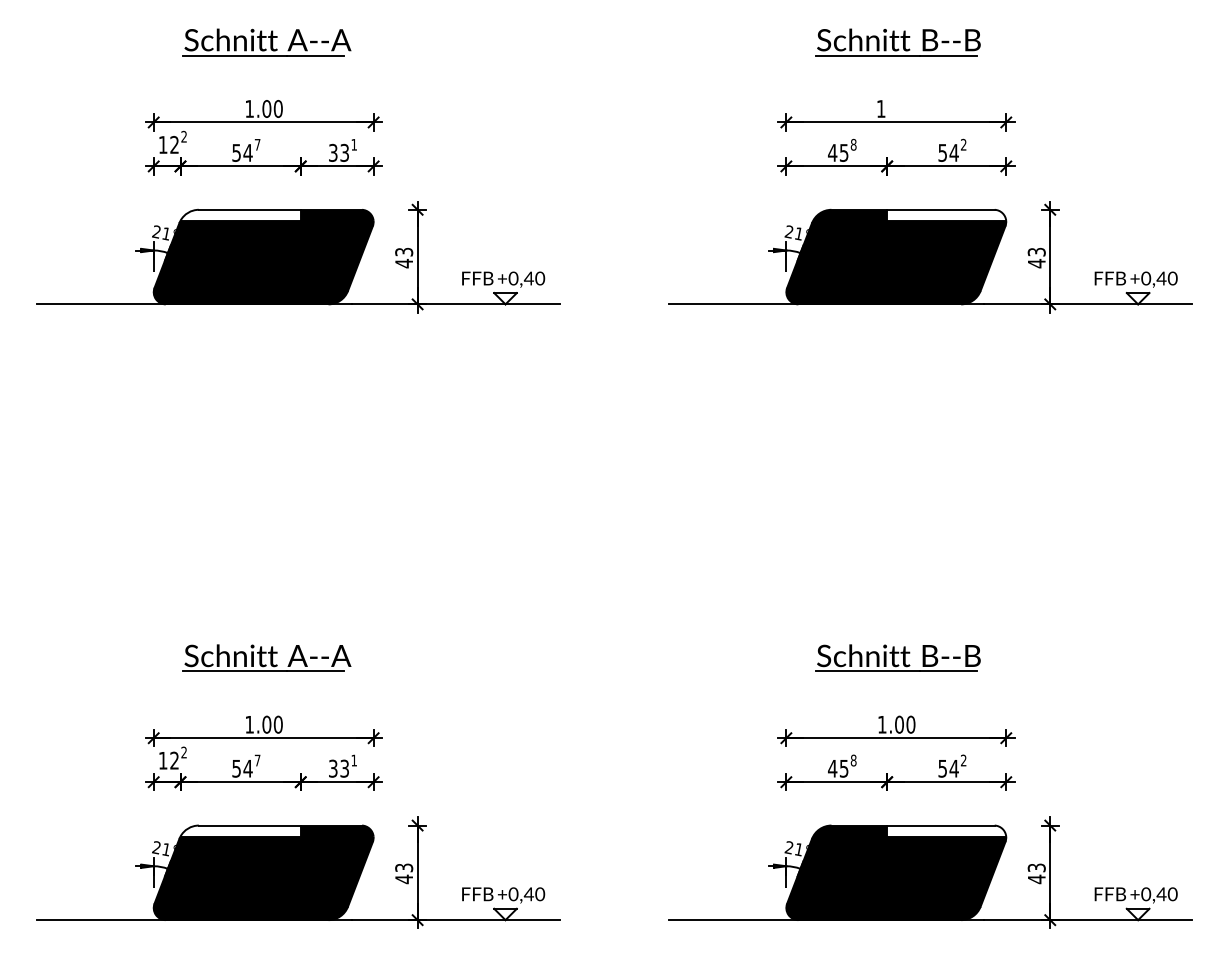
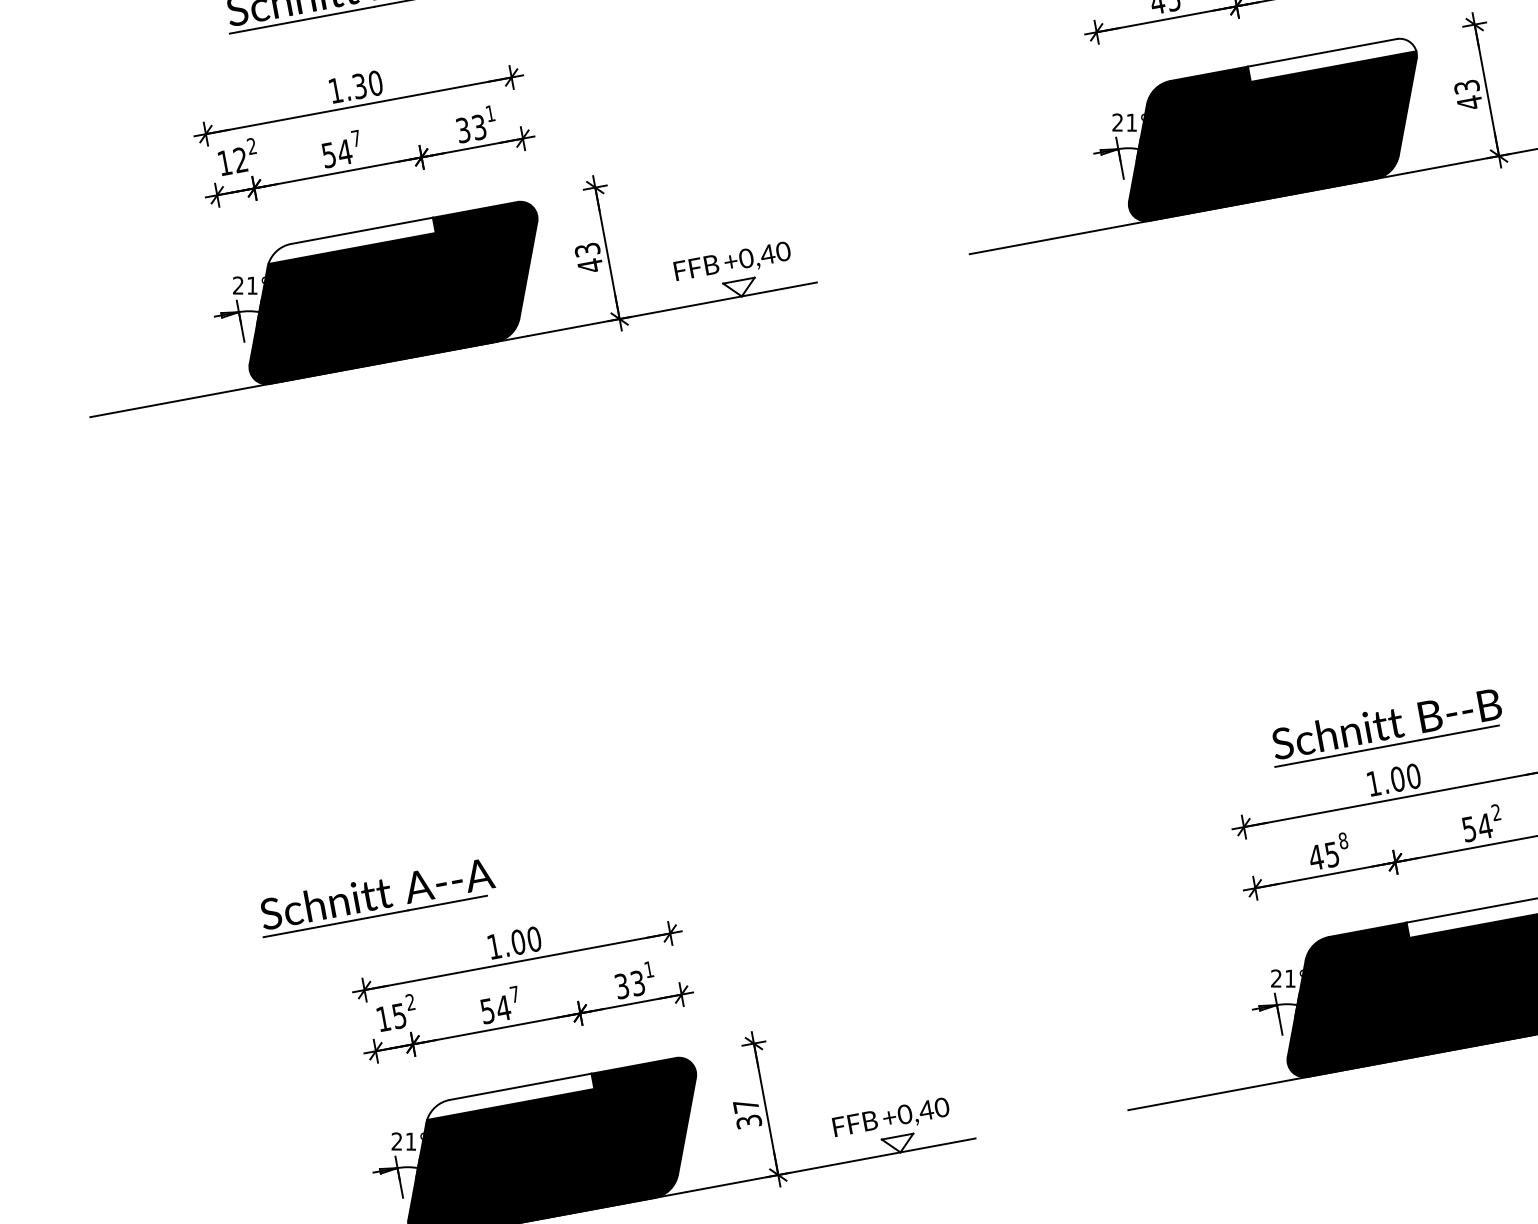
text: (266, 108) -> (359, 85), 1.00 -> 1.30
part: (266, 657) -> (375, 896), moved
part: (897, 657) -> (1385, 726), moved
text: (174, 760) -> (399, 1015), 12 -> 15
text: (404, 873) -> (748, 1113), 43 -> 37

